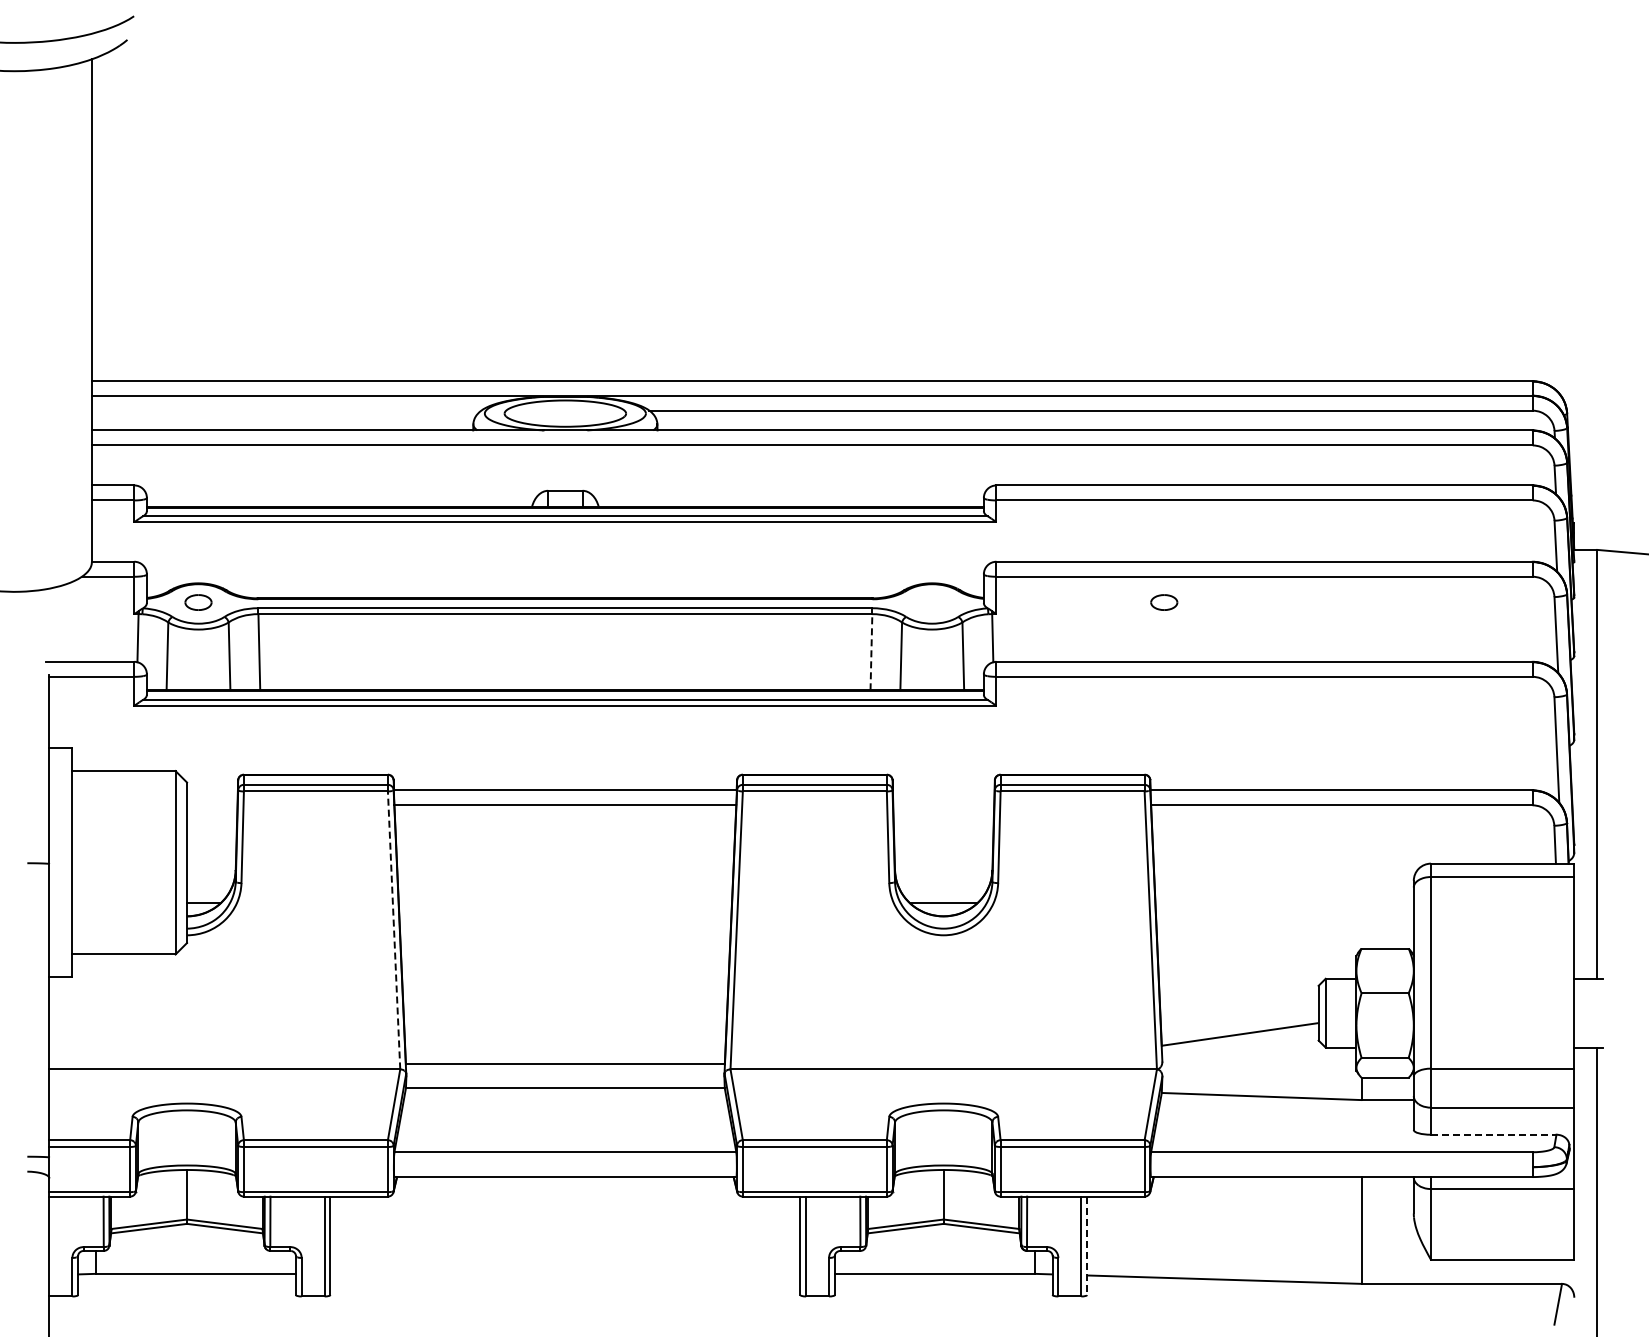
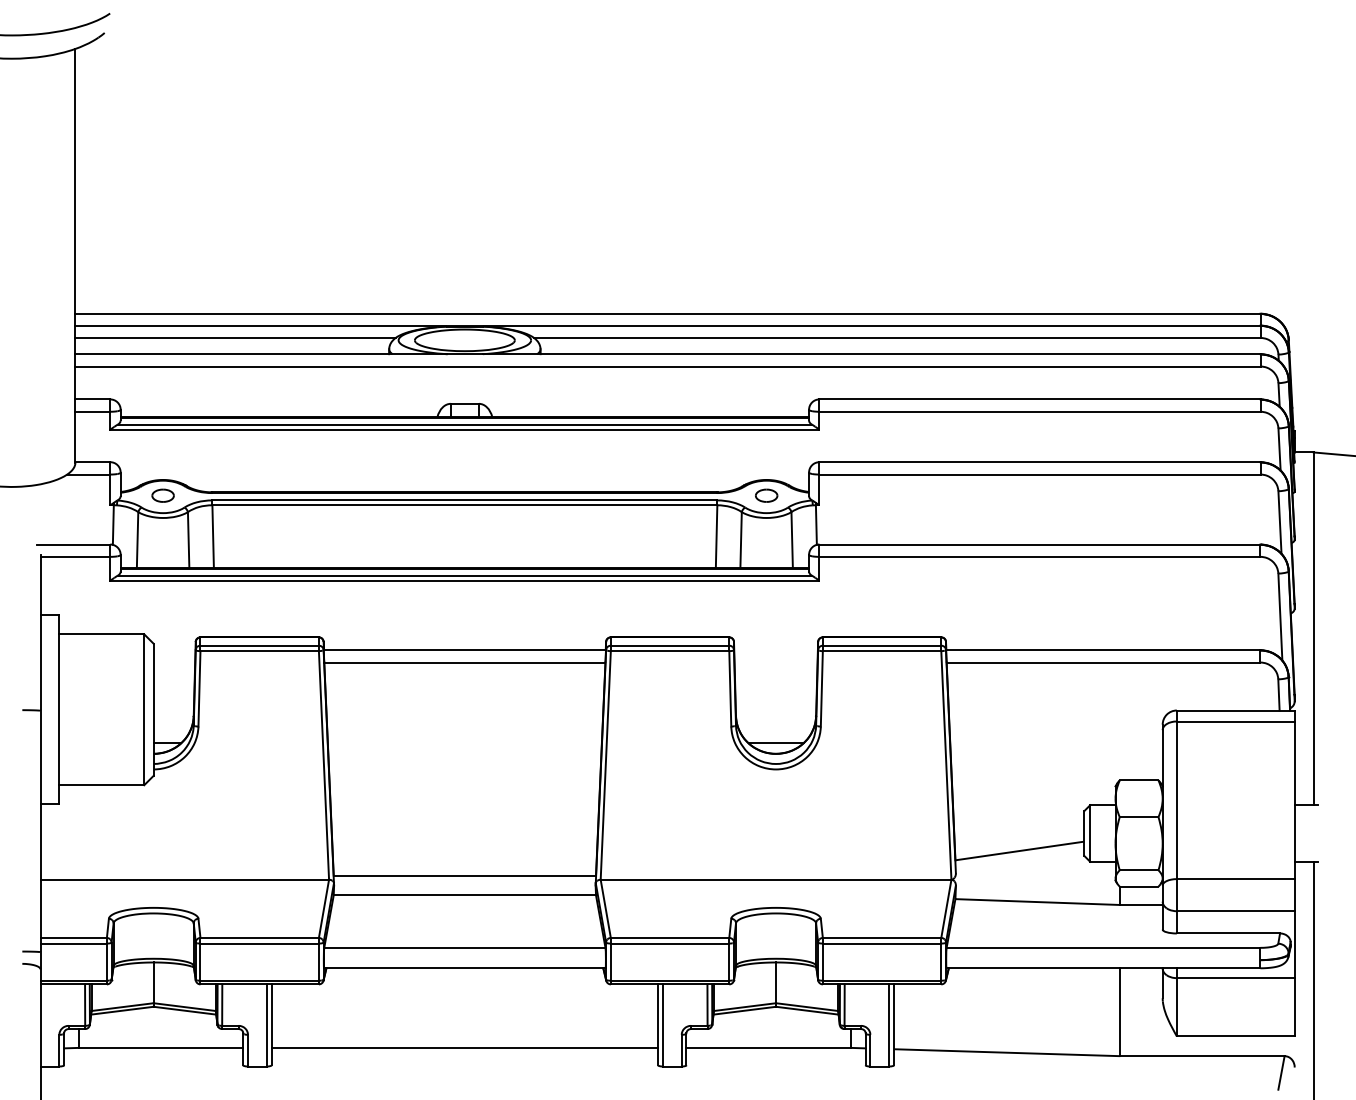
line: (286, 410) -> (235, 337), added
part: (1164, 602) -> (766, 495), moved
line: (871, 651) -> (716, 536), dashed -> solid
line: (394, 929) -> (324, 764), dashed -> solid
line: (1493, 1134) -> (1228, 933), dashed -> solid
line: (1087, 1246) -> (894, 1025), dashed -> solid
line: (565, 1273) -> (464, 1047), added

